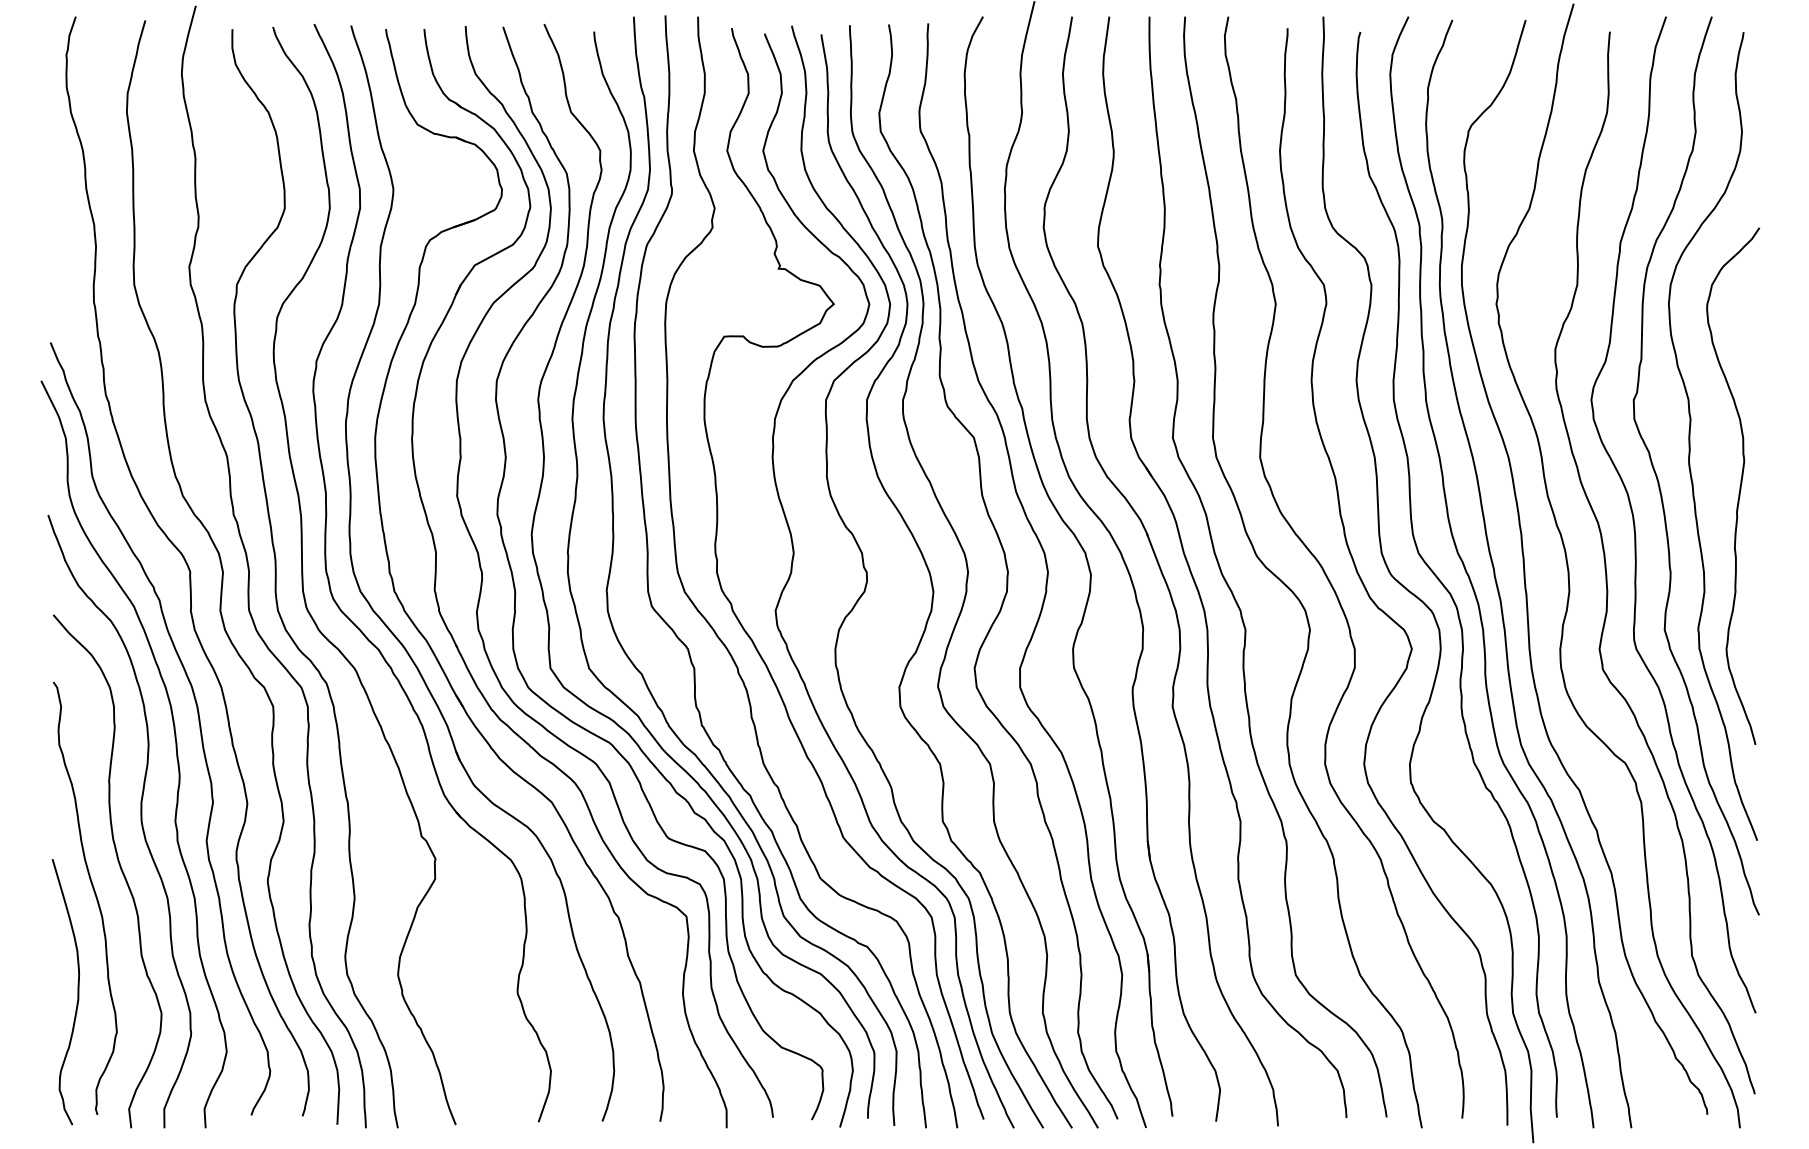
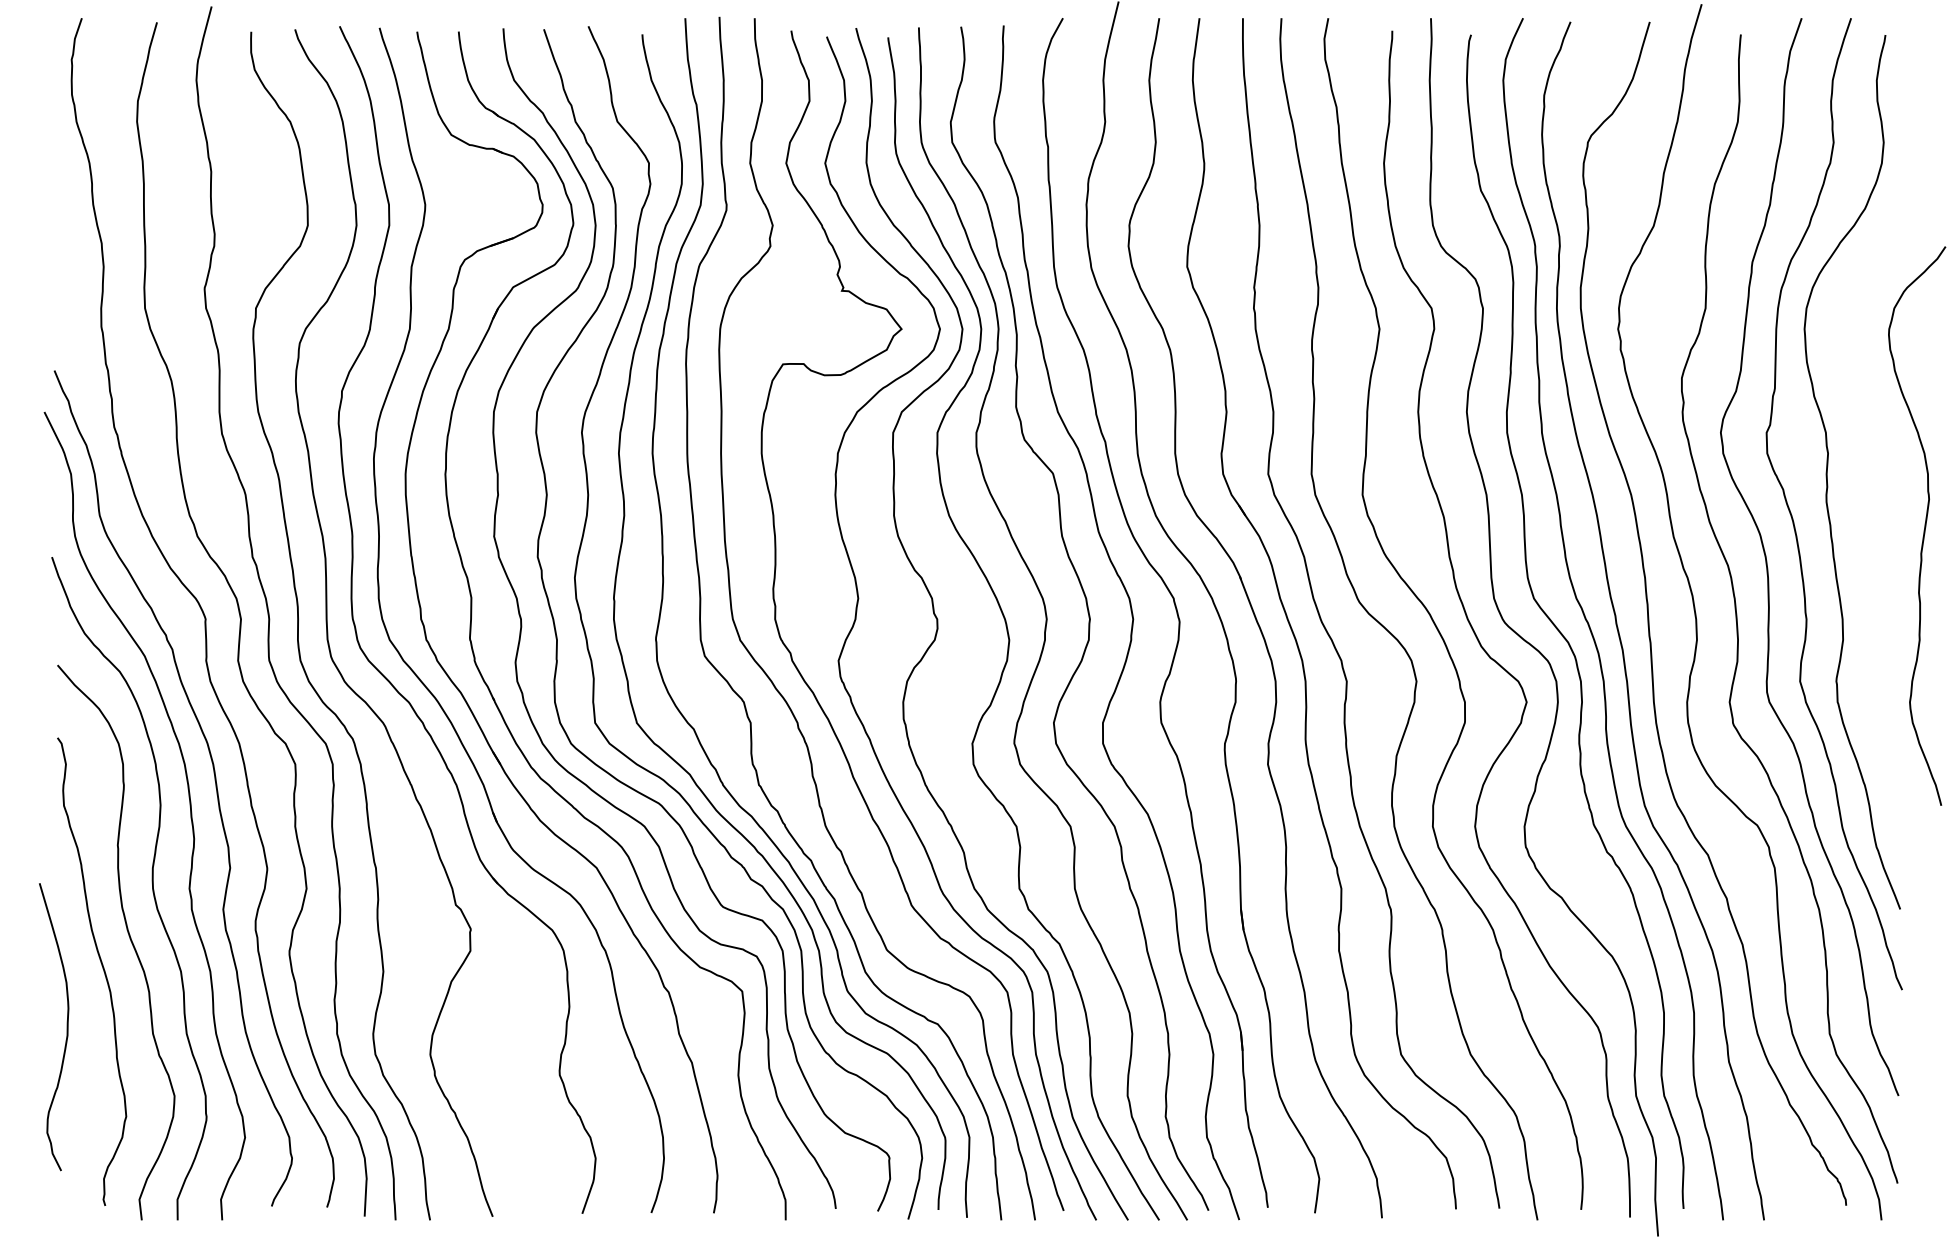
curve: (1739, 485) -> (1924, 525), moved
curve: (77, 992) -> (66, 1027), moved

